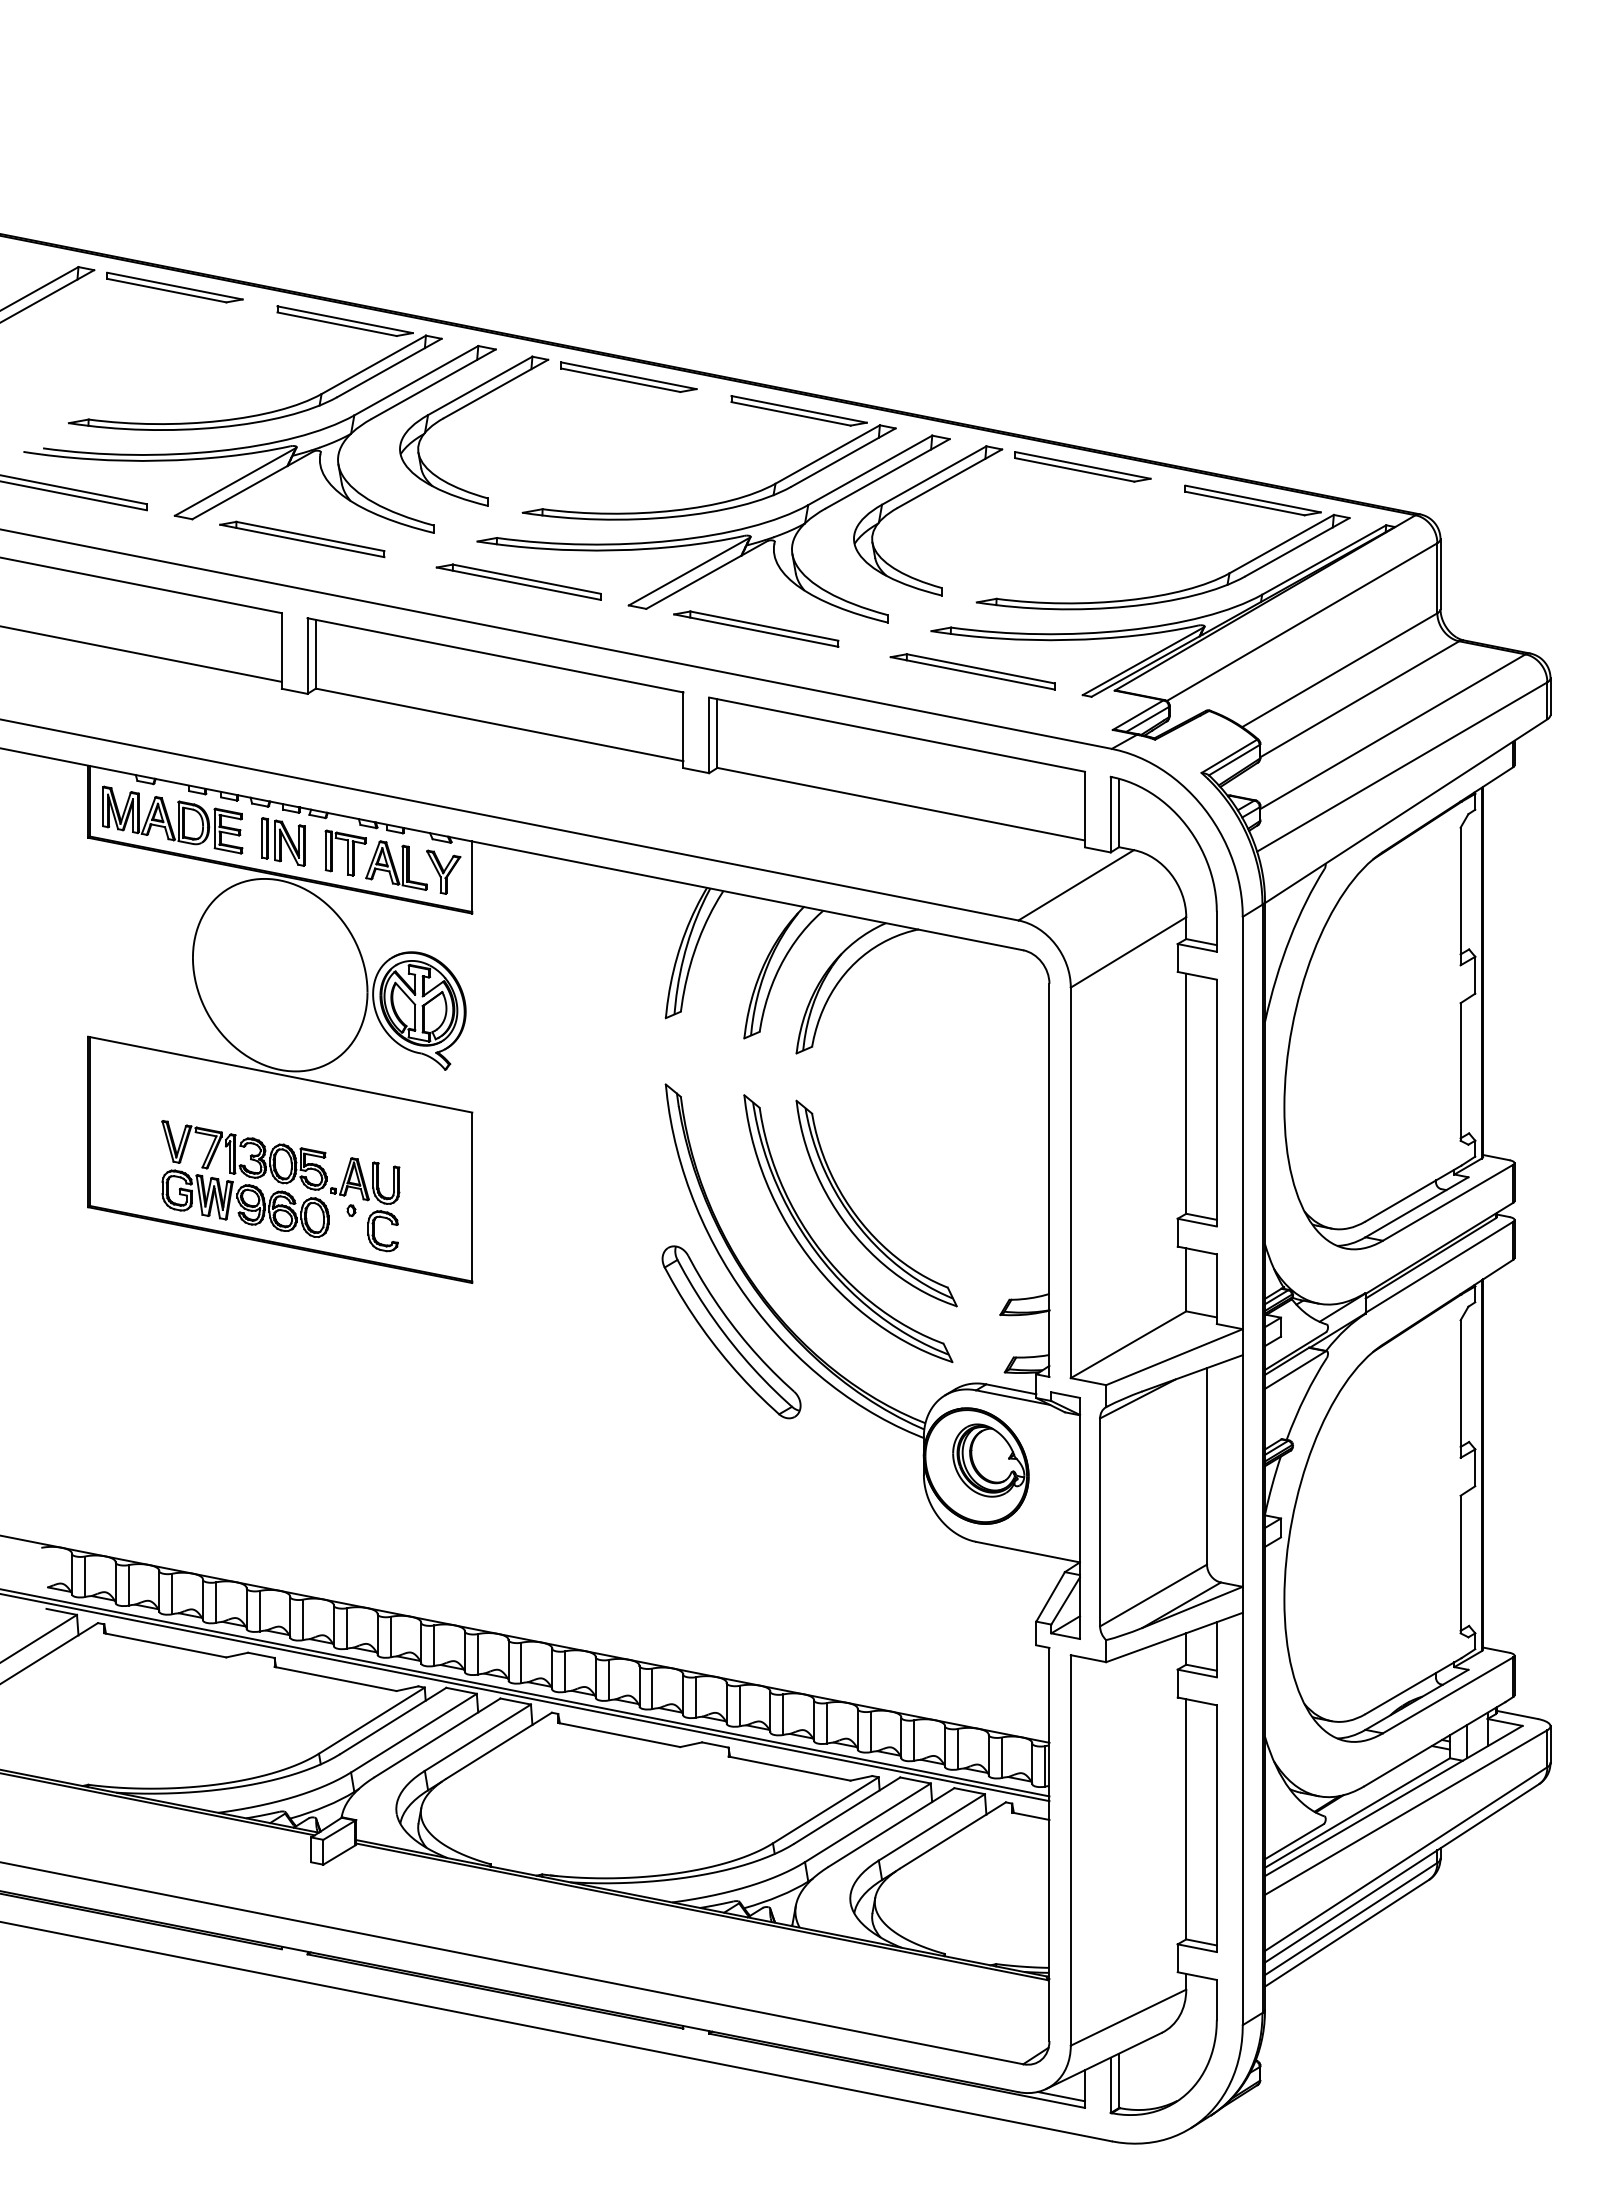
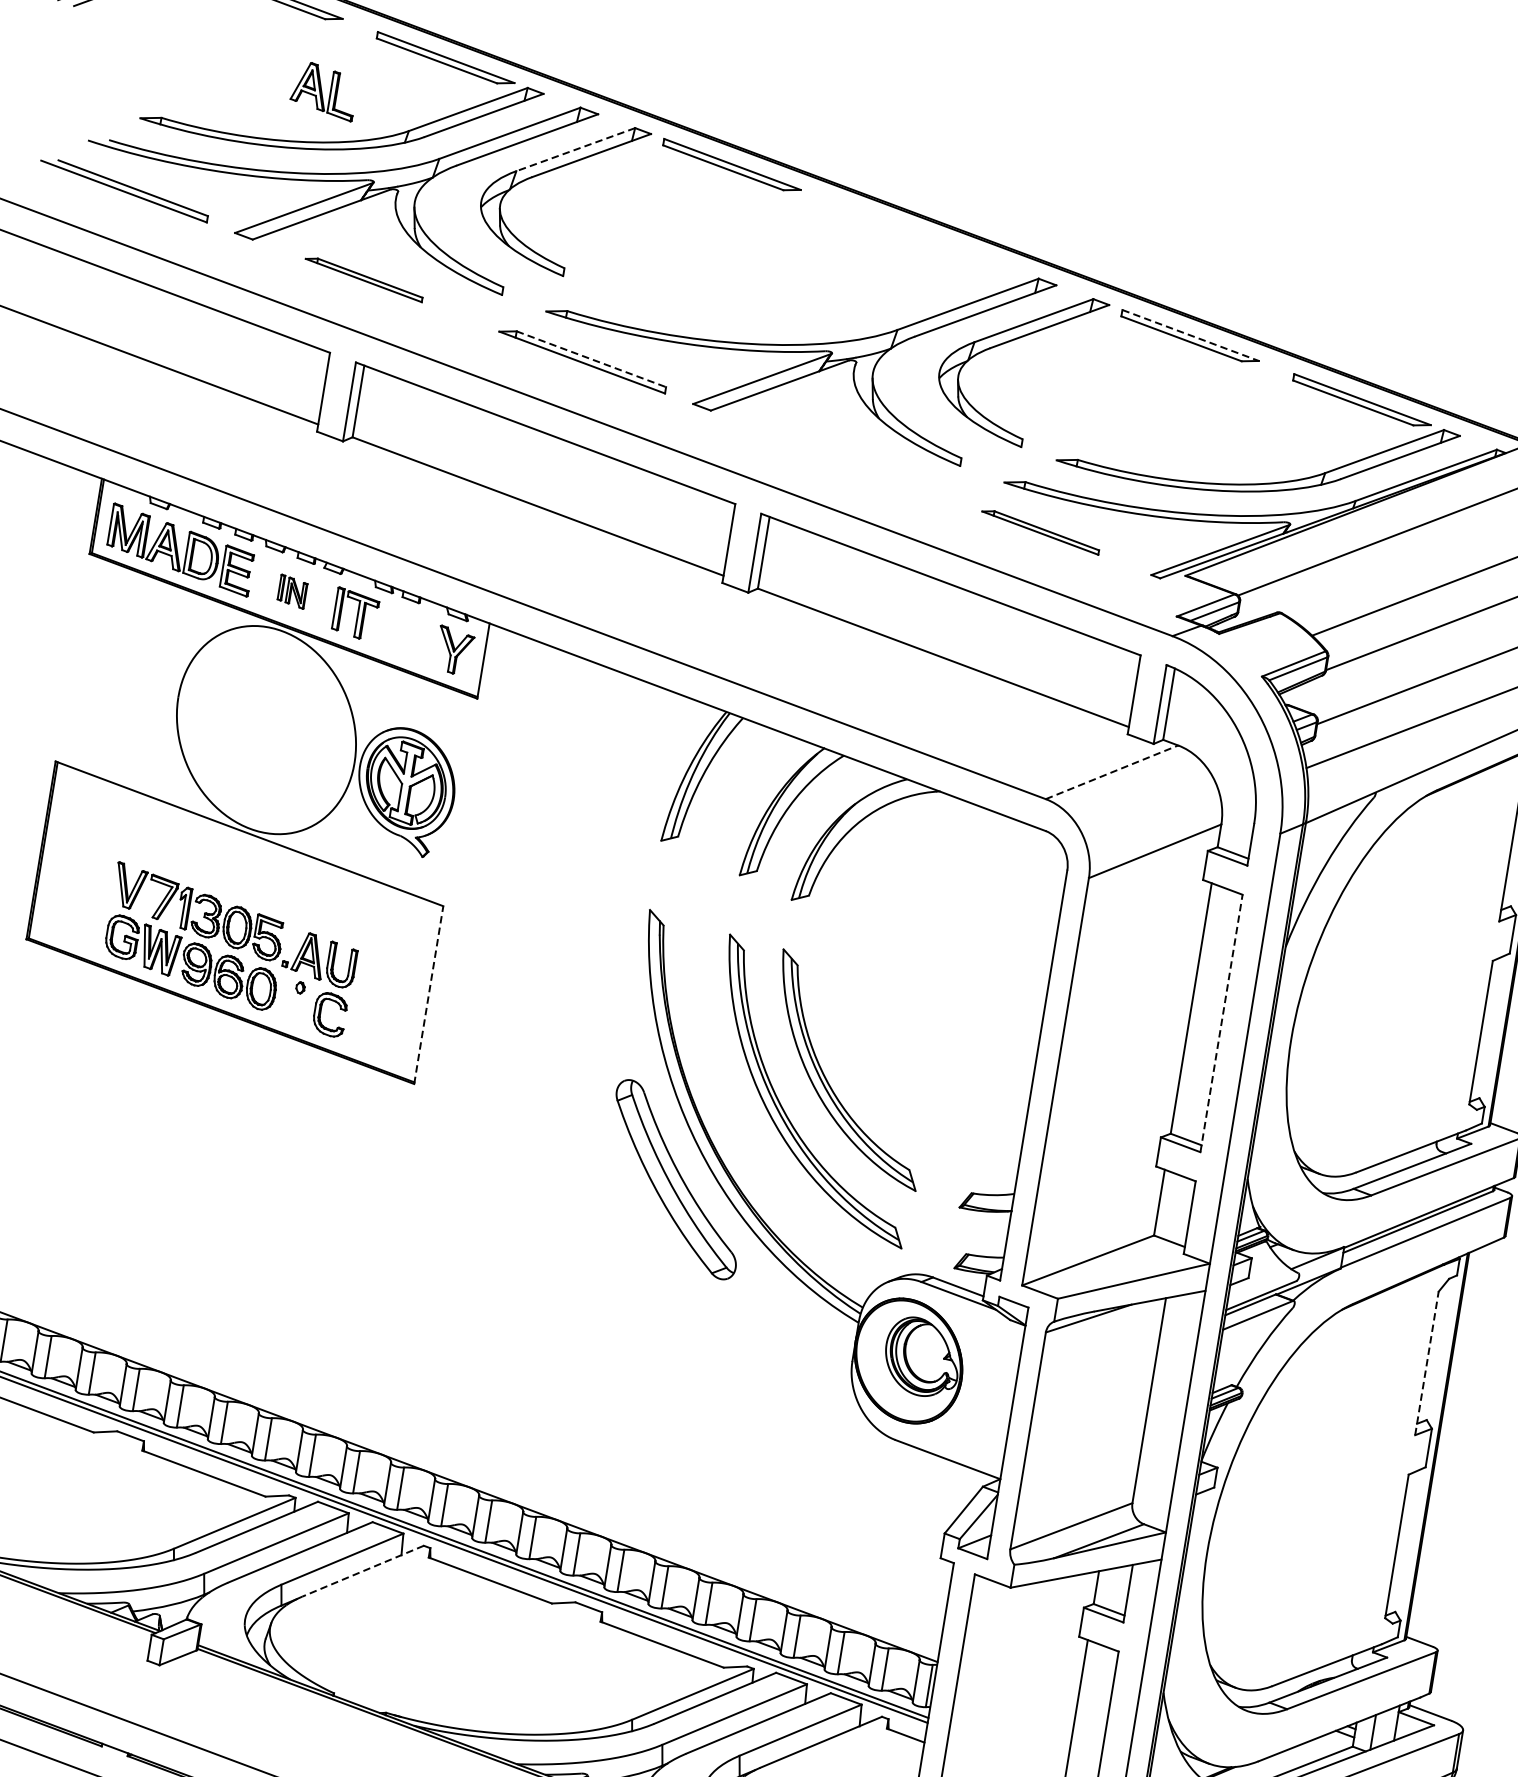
line: (480, 385) -> (576, 149), solid -> dashed
line: (1082, 465) -> (1190, 335), solid -> dashed
part: (721, 501) -> (807, 311), removed
part: (302, 539) -> (364, 279), size x0.7
line: (527, 579) -> (591, 359), solid -> dashed
part: (756, 628) -> (822, 449), removed
part: (972, 671) -> (1040, 531), size x0.7
part: (283, 841) -> (292, 591), size x0.6
part: (396, 865) -> (324, 90), moved
line: (1076, 885) -> (1112, 772), solid -> dashed
line: (1216, 1102) -> (1221, 1022), solid -> dashed
line: (472, 1197) -> (429, 994), solid -> dashed
line: (1460, 1389) -> (1426, 1363), solid -> dashed
line: (498, 1746) -> (362, 1571), solid -> dashed

